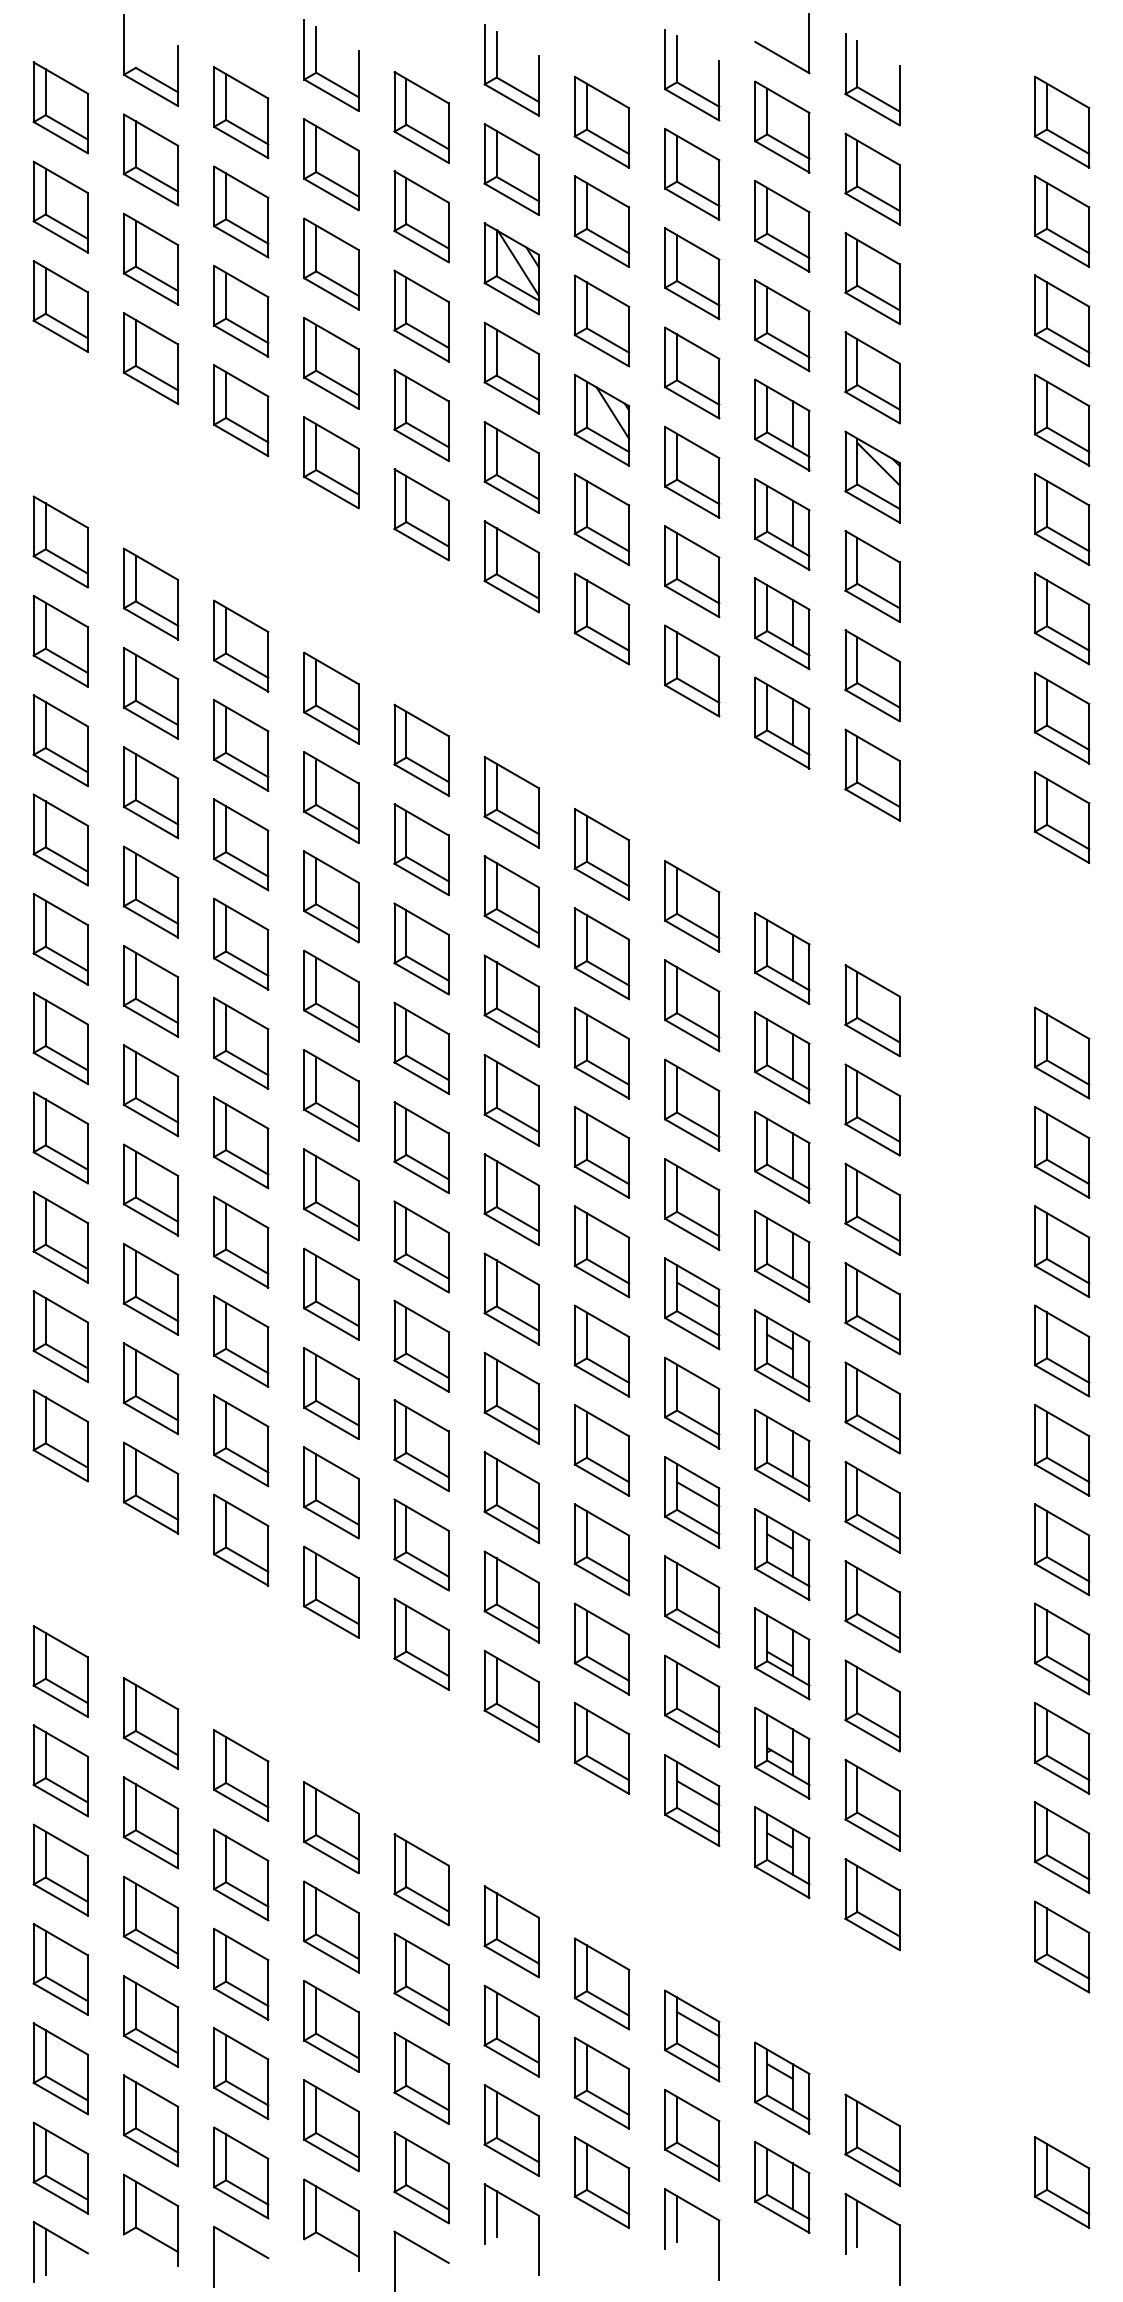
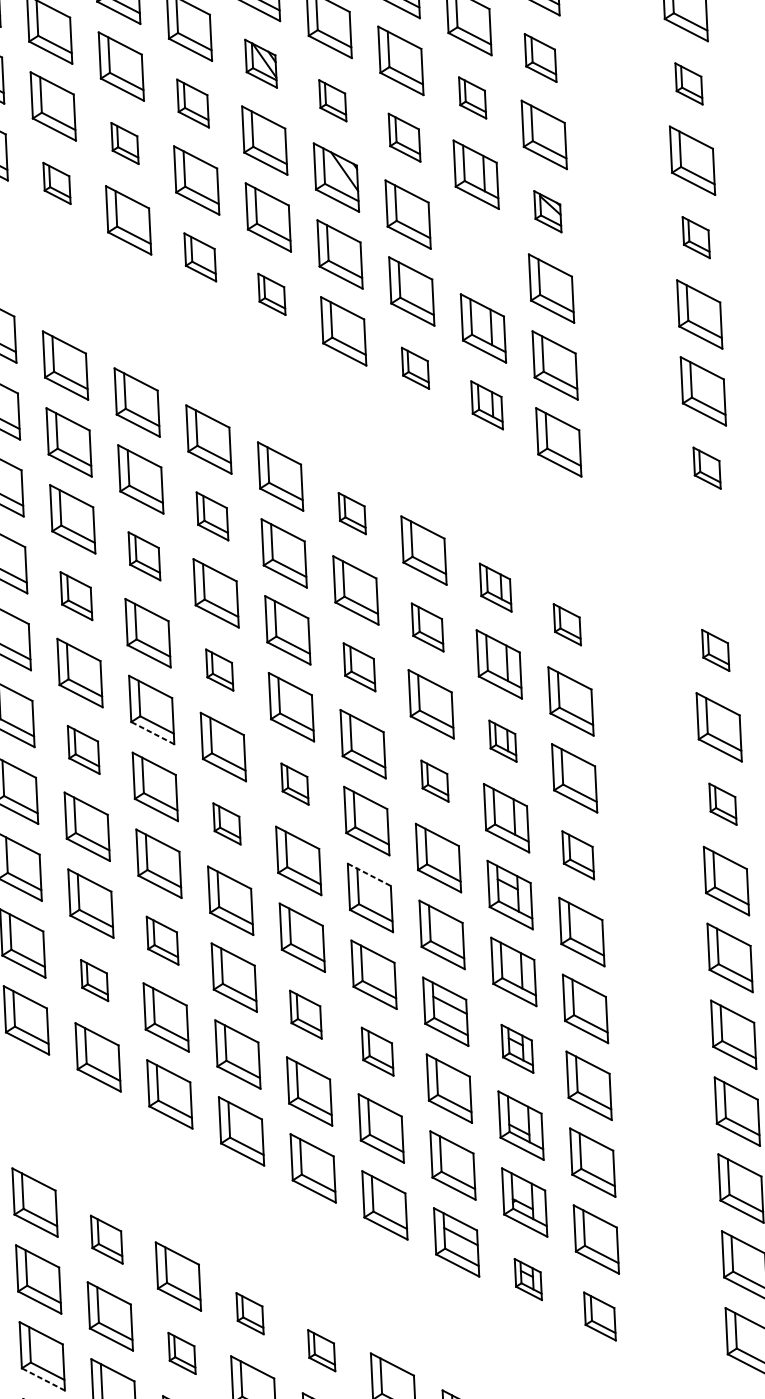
part: (511, 268) -> (260, 63), size x0.7
part: (872, 278) -> (540, 58), size x0.7
part: (421, 315) -> (192, 103), size x0.7
part: (601, 320) -> (332, 100), size x0.6
part: (1062, 320) -> (689, 83), size x0.6
part: (782, 325) -> (472, 97), size x0.6
part: (331, 363) -> (125, 143), size x0.6
part: (692, 372) -> (404, 137), size x0.7
part: (241, 410) -> (57, 183), size x0.6
part: (872, 476) -> (547, 211), size x0.6
part: (421, 514) -> (200, 257), size x0.7
part: (1062, 519) -> (696, 237), size x0.6
part: (782, 524) -> (479, 251), removed
part: (511, 566) -> (271, 294), size x0.6
part: (692, 670) -> (415, 367), size x0.6
part: (782, 722) -> (487, 404), size x0.7
part: (1062, 817) -> (707, 468), size x0.6
part: (421, 849) -> (212, 516), size x0.7
part: (601, 854) -> (351, 513), size x0.6
part: (331, 896) -> (144, 556), size x0.7
part: (241, 943) -> (76, 595), size x0.7
part: (782, 958) -> (495, 587), size x0.7
part: (692, 1005) -> (427, 627), size x0.7
part: (872, 1010) -> (567, 624), size x0.6
part: (421, 1047) -> (219, 669), size x0.6
part: (601, 1052) -> (359, 666), size x0.7
part: (1062, 1052) -> (715, 650), size x0.6
line: (331, 1125) -> (152, 733), solid -> dashed
part: (241, 1142) -> (83, 749), size x0.7
part: (782, 1156) -> (503, 740), size x0.6
part: (511, 1199) -> (294, 783), size x0.6
part: (692, 1204) -> (435, 781), size x0.6
part: (421, 1246) -> (226, 823), size x0.6
part: (1062, 1251) -> (723, 804), size x0.6
line: (698, 1294) -> (443, 850), removed
part: (872, 1308) -> (578, 855), size x0.7
line: (602, 1321) -> (369, 875), solid -> dashed
part: (331, 1393) -> (162, 940), size x0.7
part: (241, 1440) -> (94, 980), size x0.6
part: (511, 1497) -> (305, 1014), size x0.7
part: (601, 1549) -> (377, 1051), size x0.7
part: (782, 1554) -> (517, 1048), size x0.7
part: (241, 1775) -> (106, 1239), size x0.7
part: (782, 1852) -> (528, 1279), size x0.6
part: (421, 1879) -> (250, 1313), size x0.6
part: (872, 1904) -> (599, 1316), size x0.7
part: (331, 1926) -> (182, 1353), size x0.6
part: (511, 1931) -> (321, 1350), size x0.6
line: (150, 1951) -> (42, 1379), solid -> dashed

